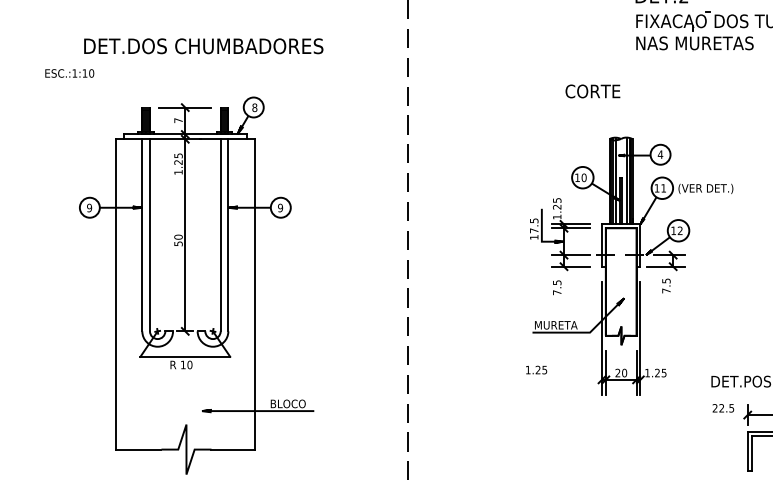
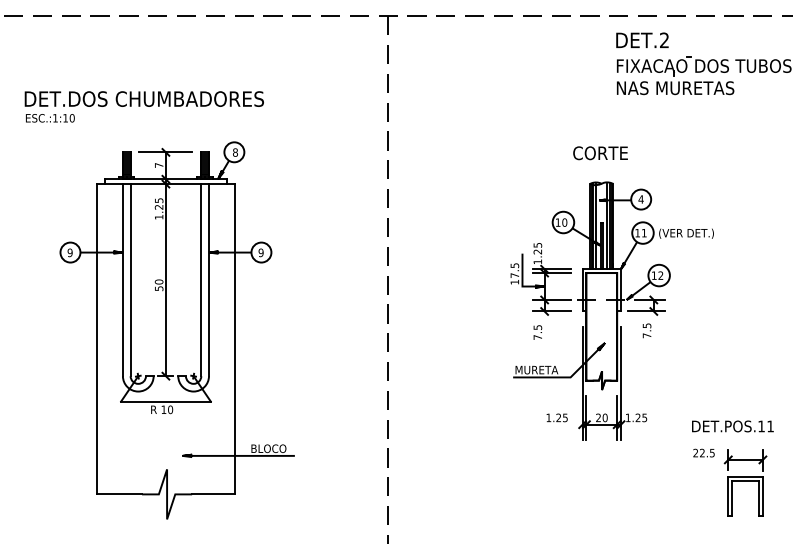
text: (202, 45) -> (143, 98), moved
text: (592, 91) -> (600, 153), moved
text: (535, 369) -> (556, 417), moved

